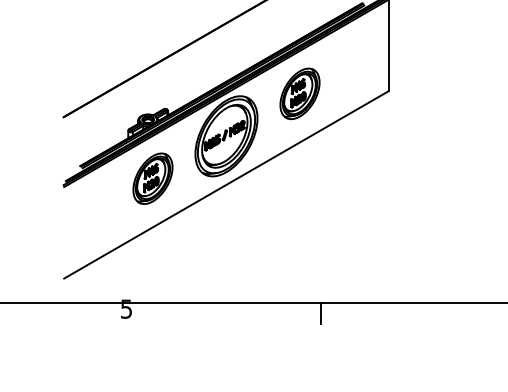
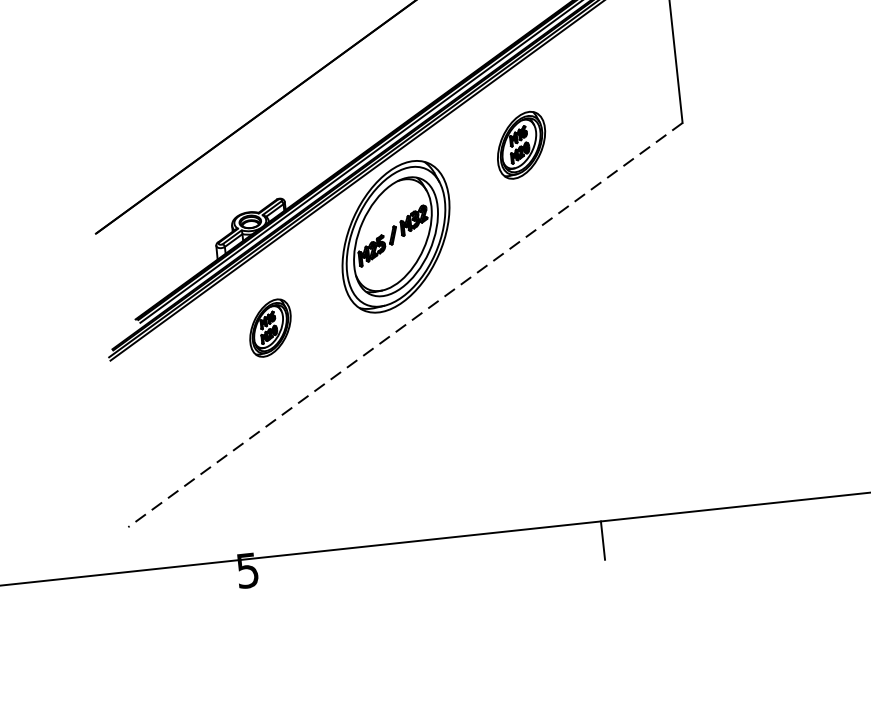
part: (299, 93) -> (520, 144), size x0.7
part: (152, 178) -> (269, 327), size x0.6
line: (226, 185) -> (405, 326), solid -> dashed

